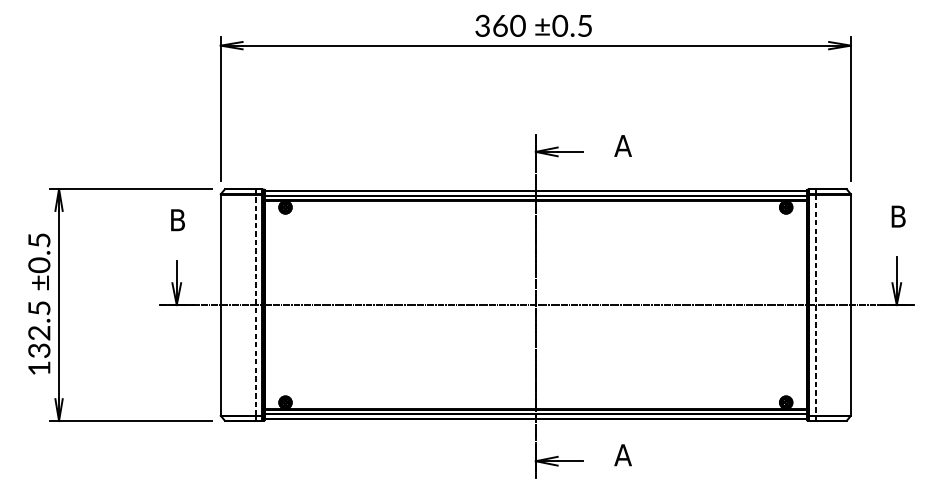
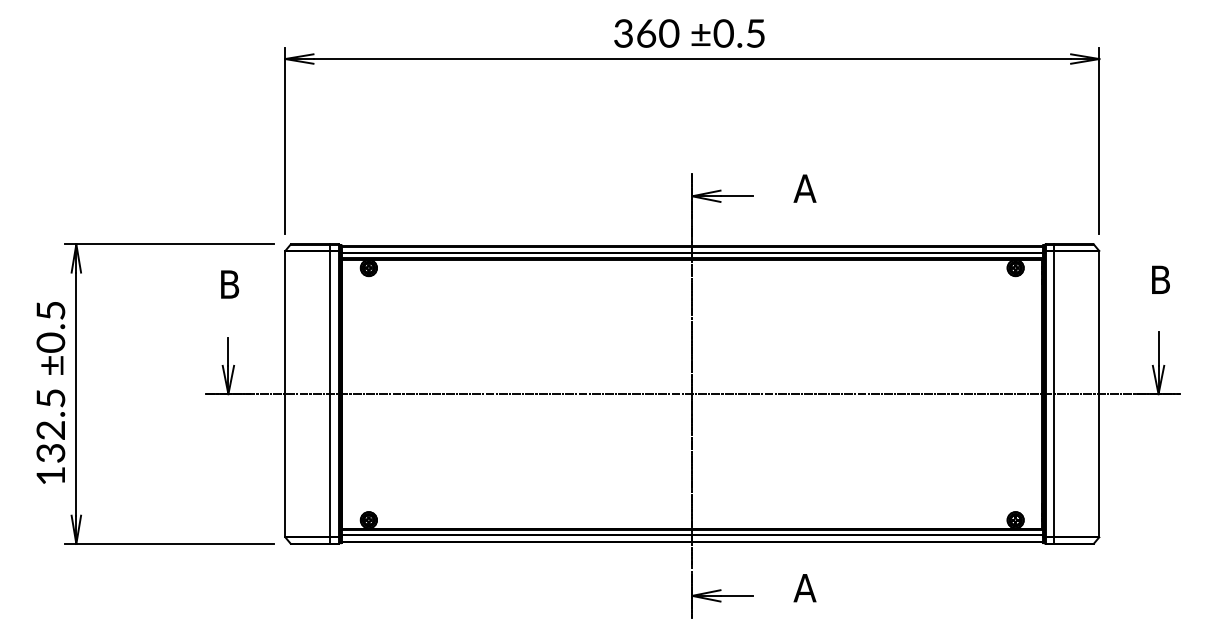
line: (255, 305) -> (330, 394), dashed -> solid
line: (816, 305) -> (1054, 394), dashed -> solid

